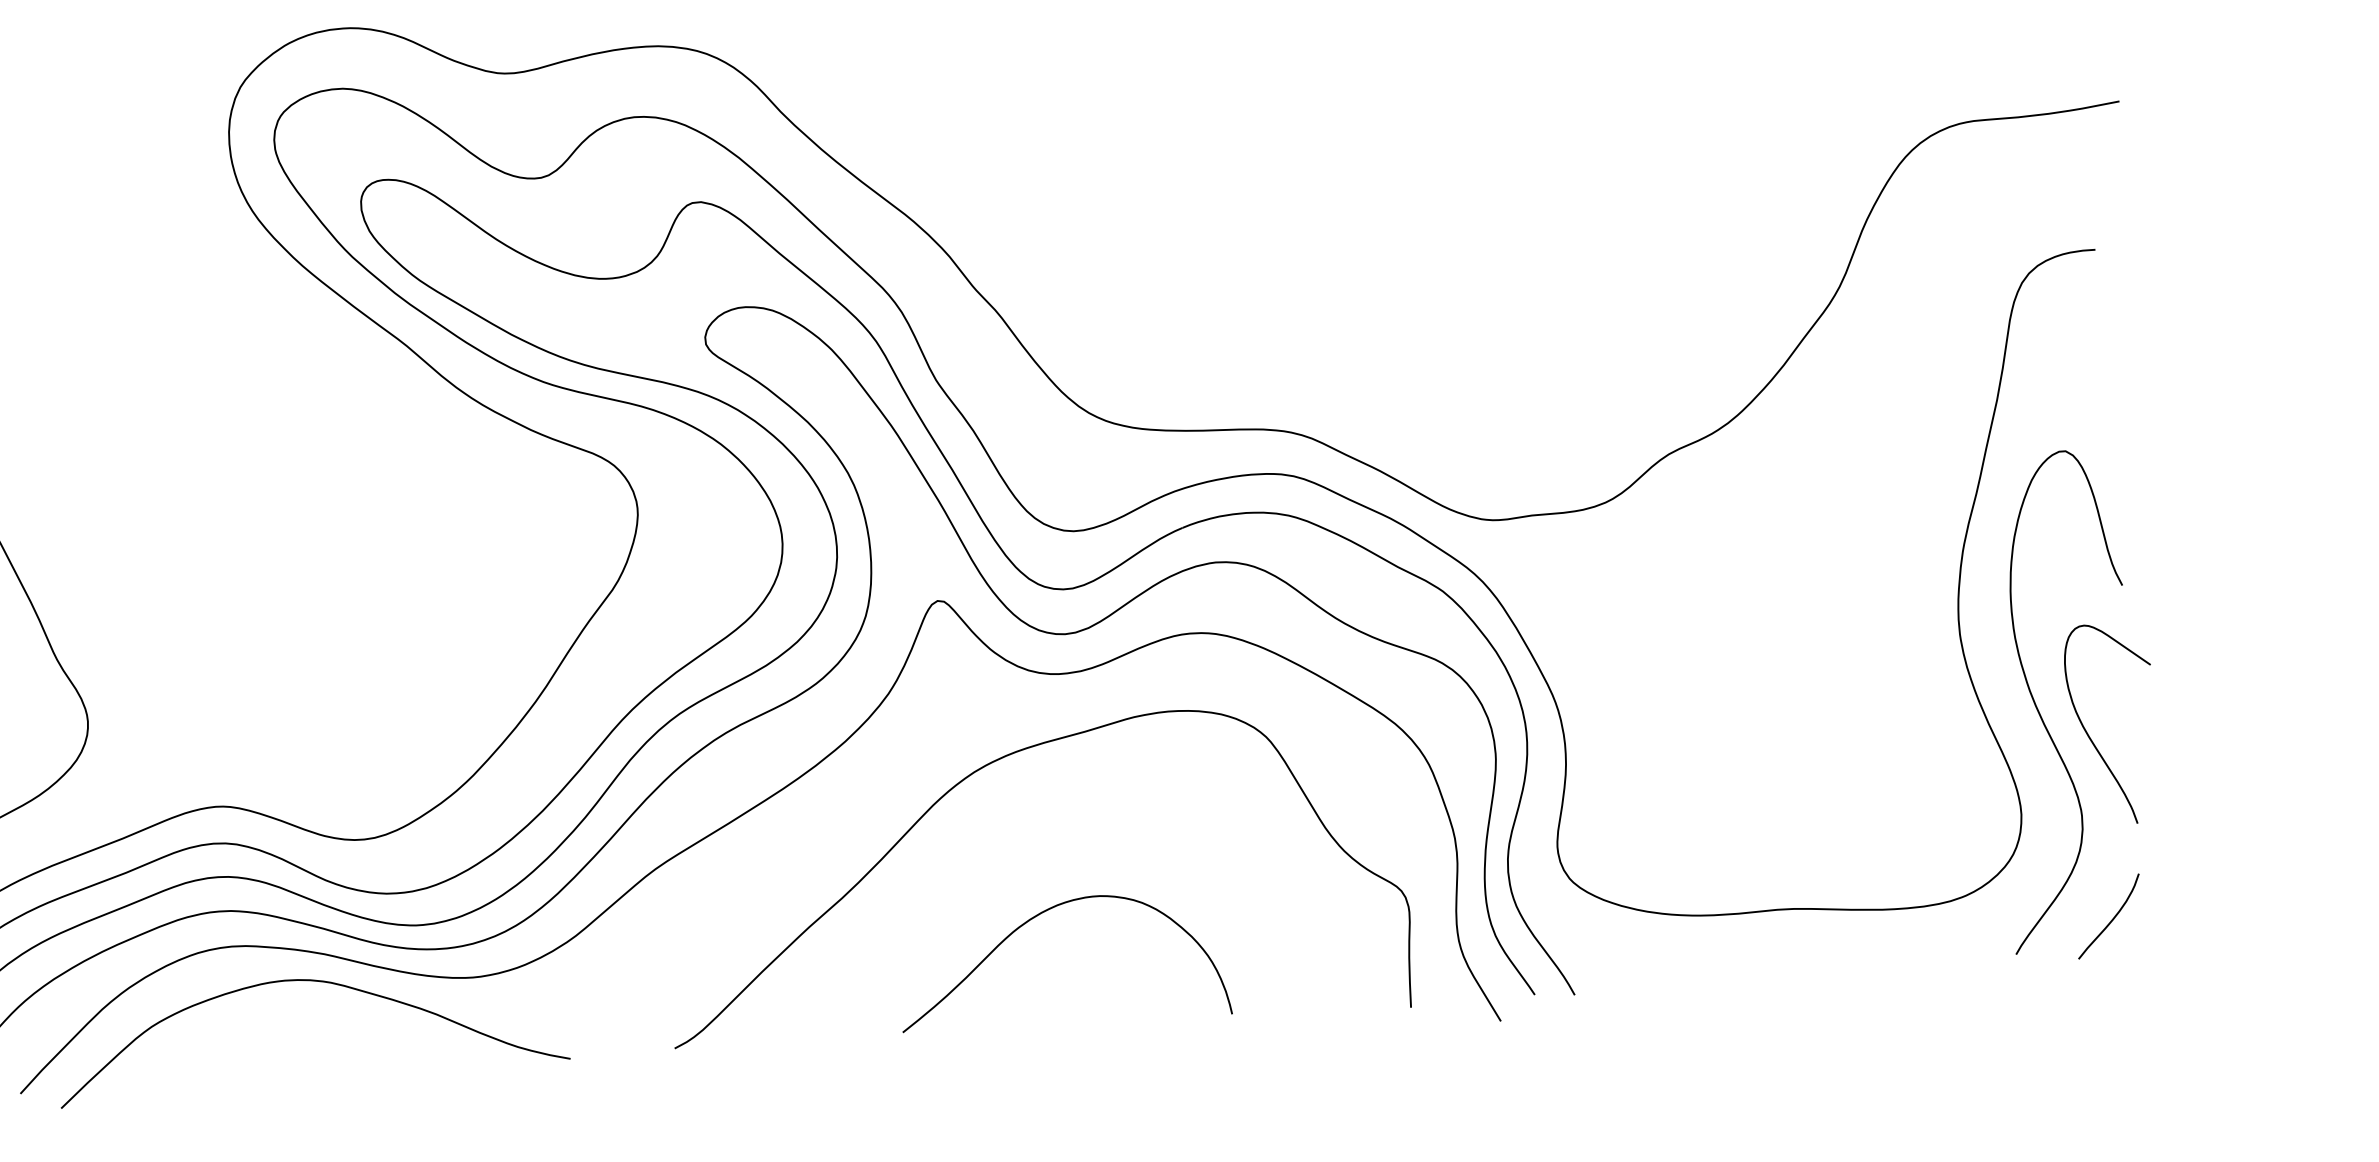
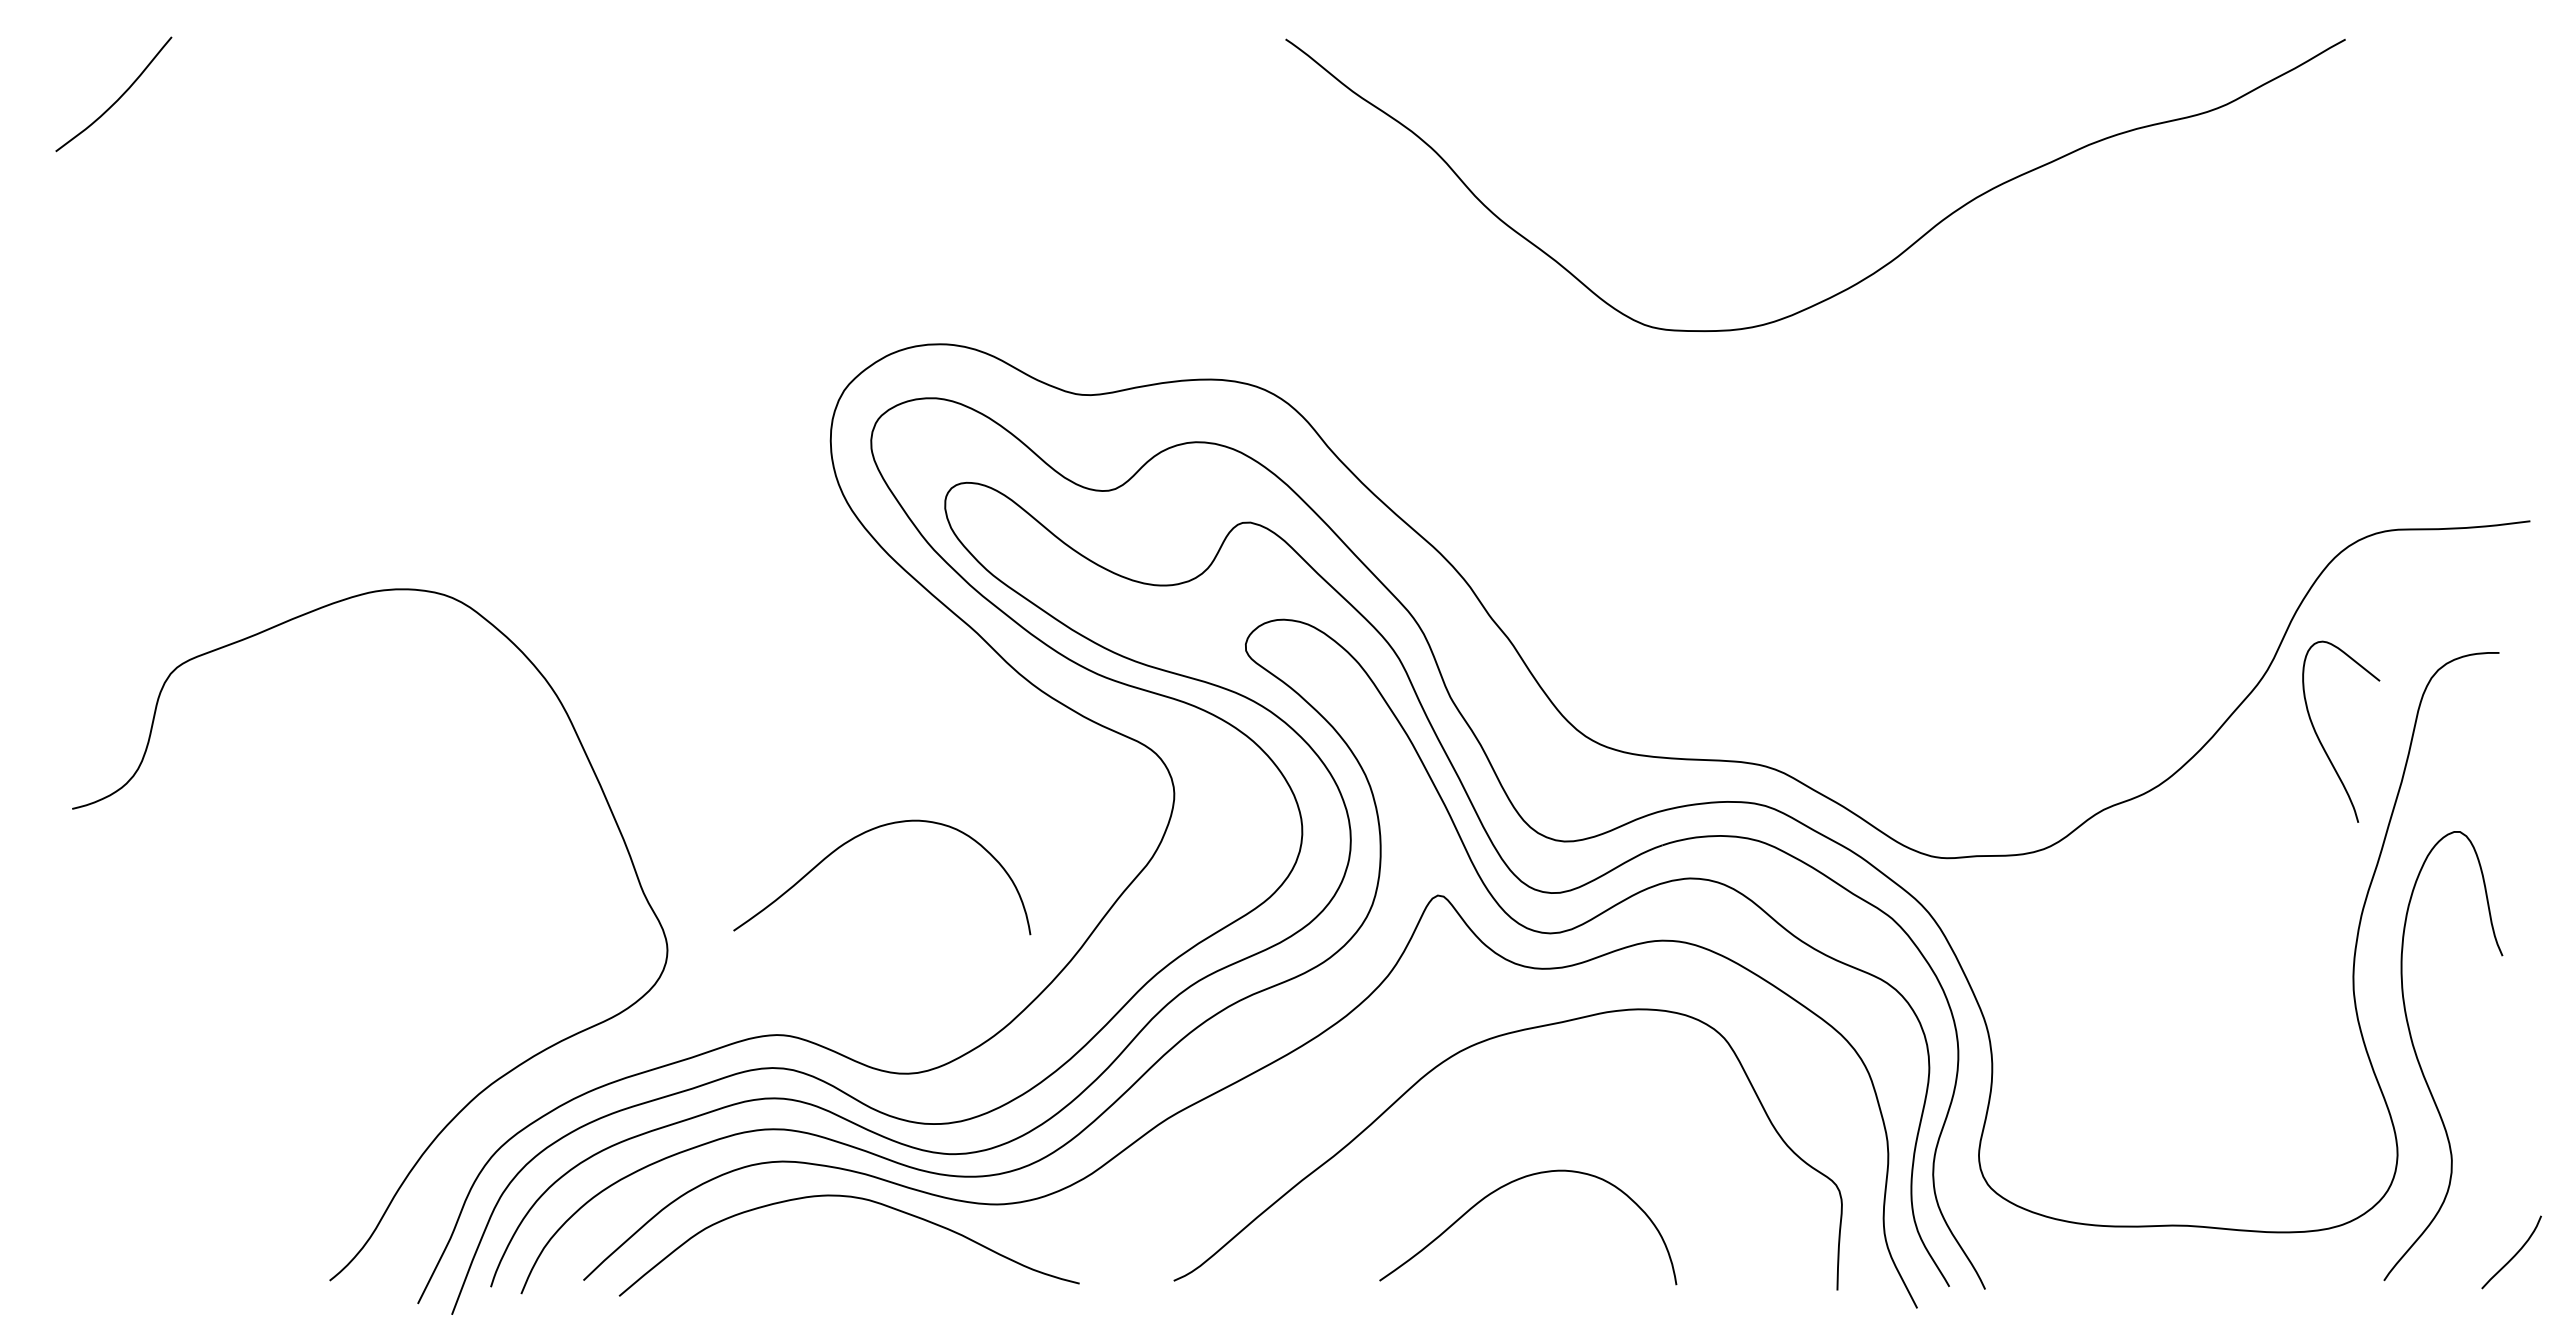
curve: (294, 579) -> (861, 835), added
curve: (2093, 740) -> (2323, 745), moved
curve: (2112, 918) -> (2514, 1254), moved

